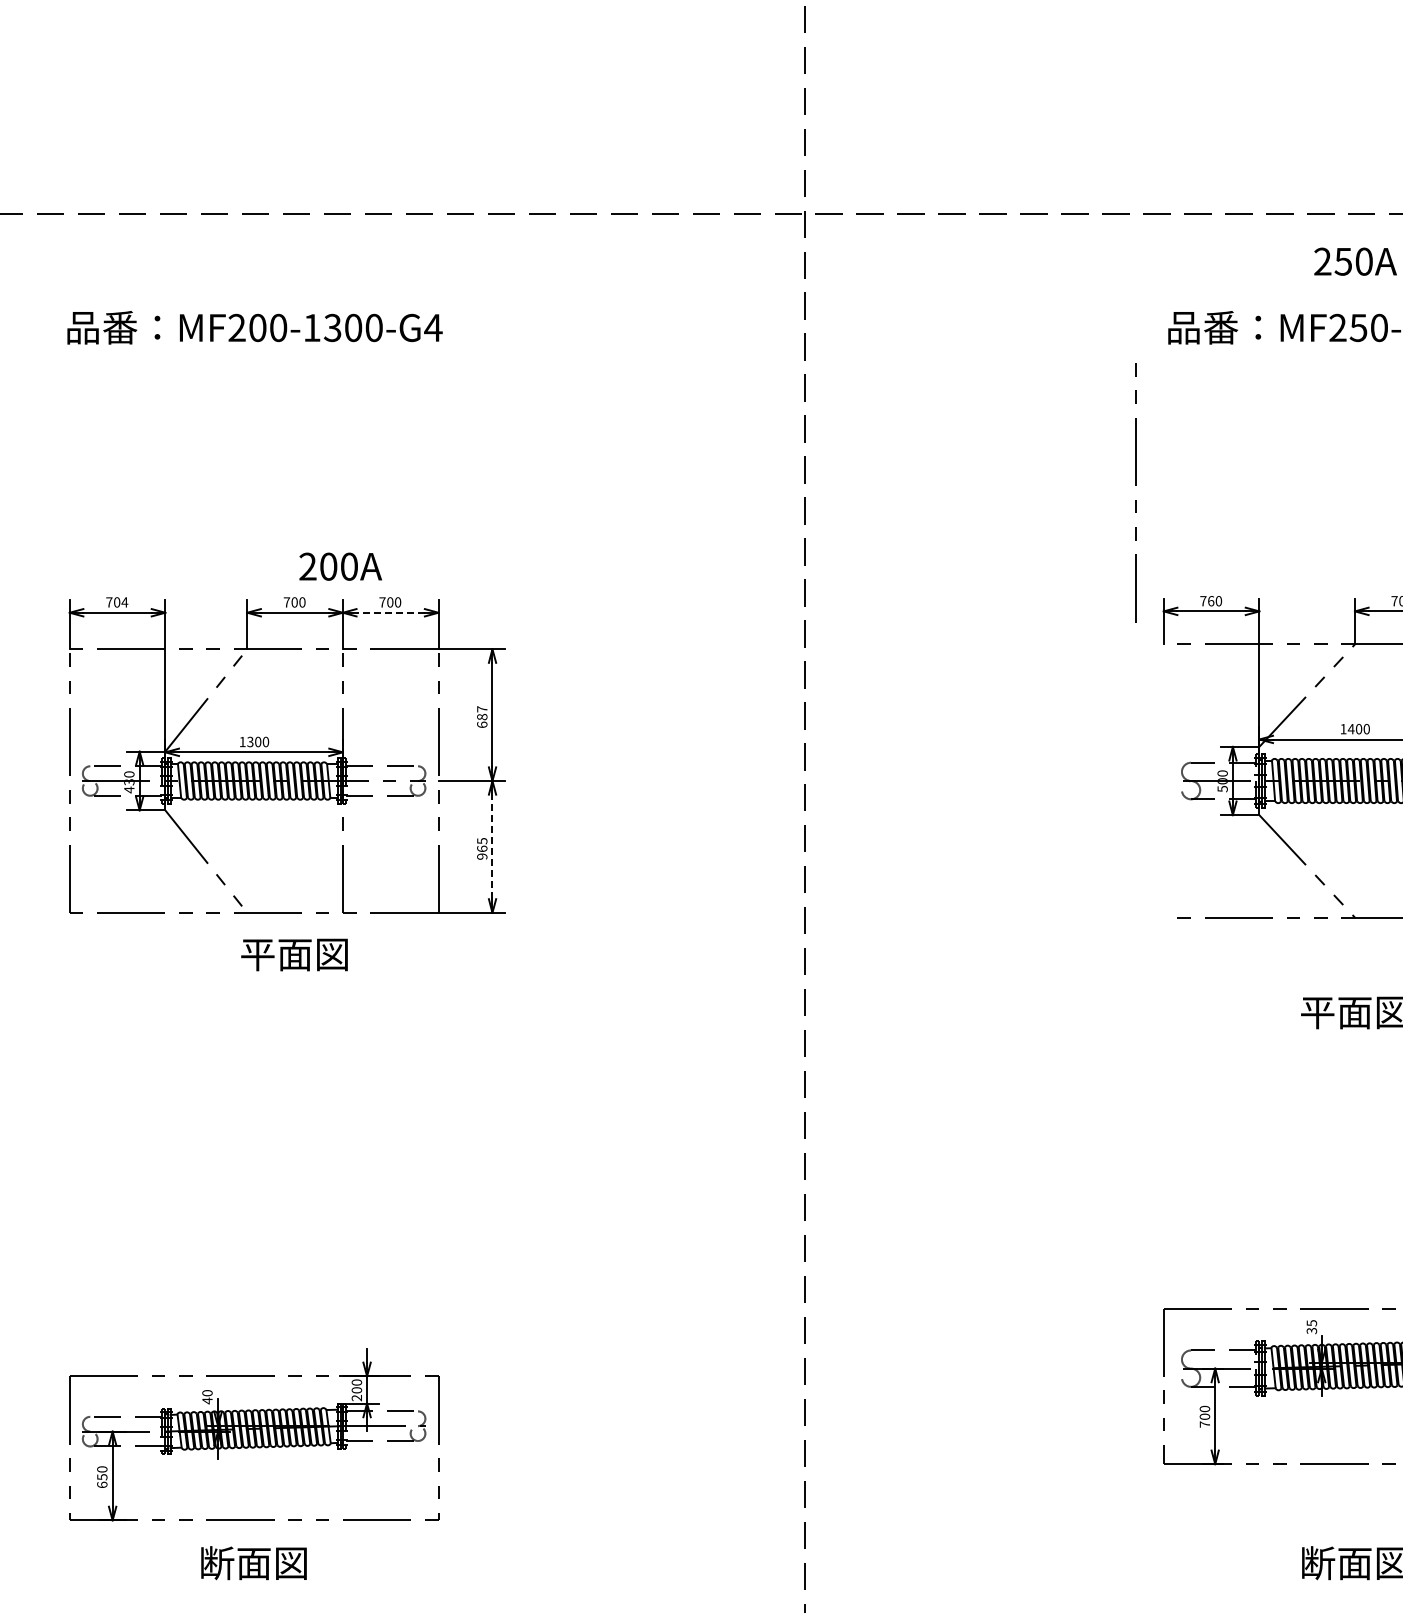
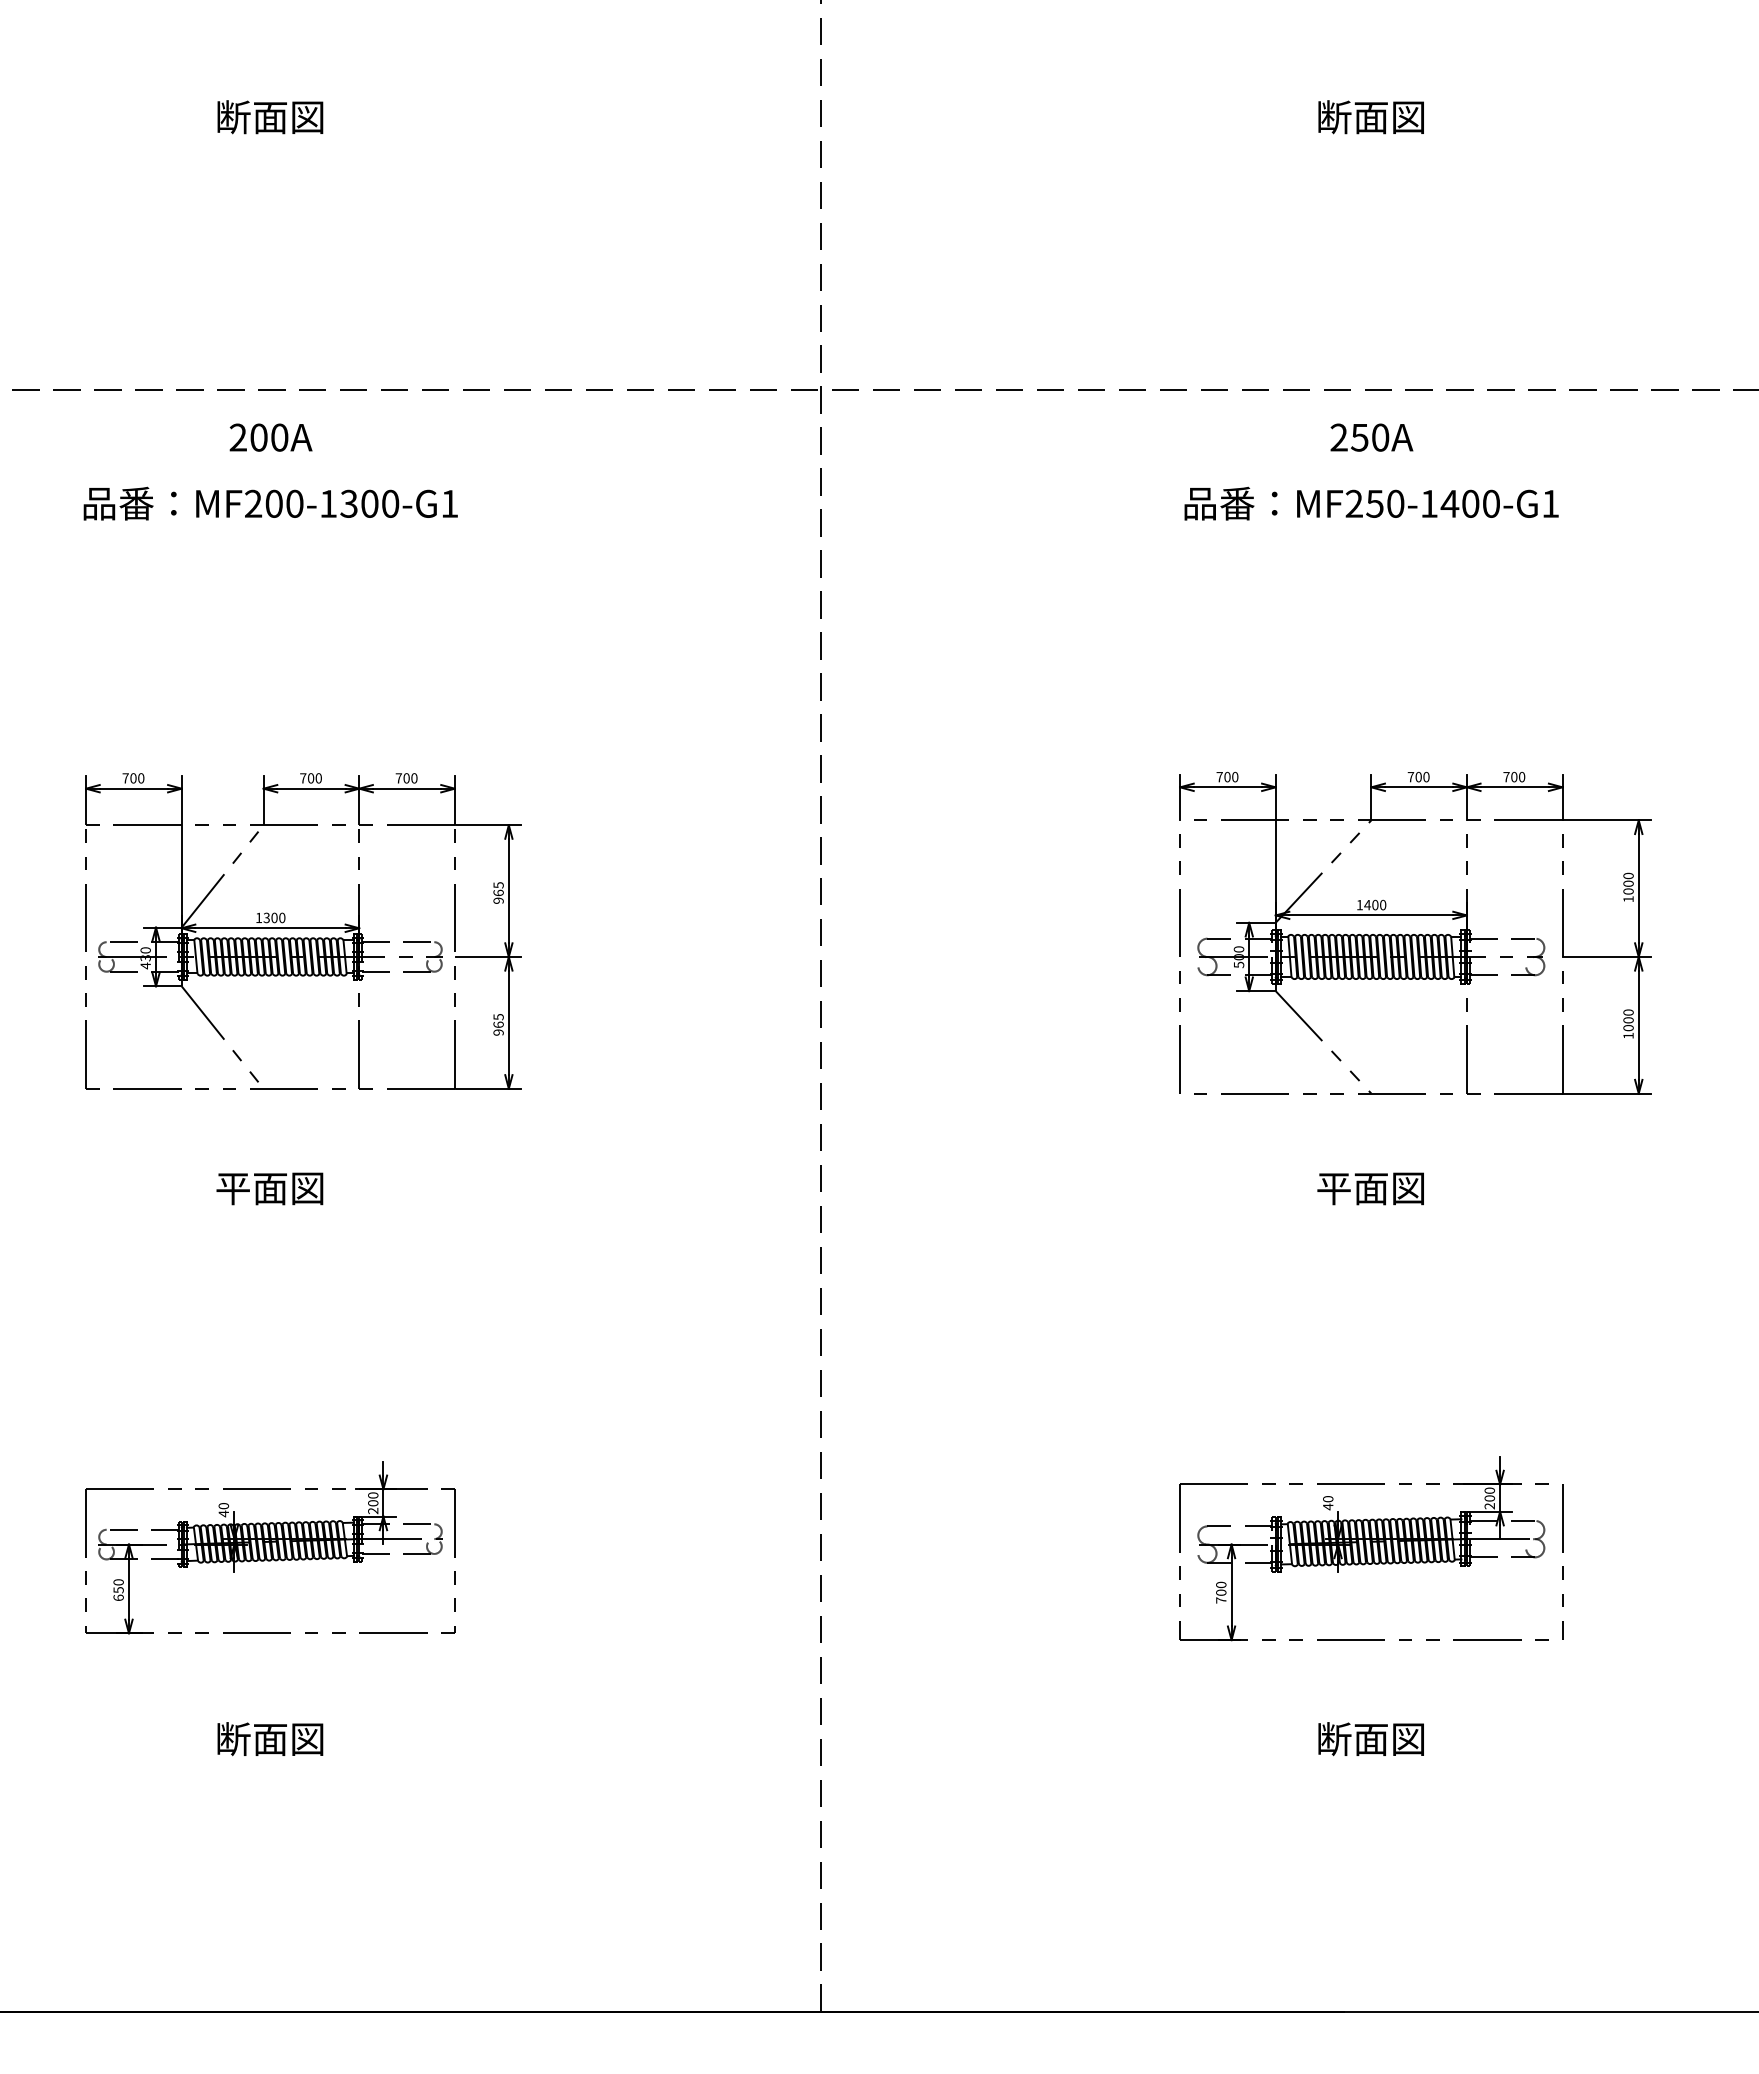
text: (433, 327) -> (449, 503), MF200-1300-G4 -> MF200-1300-G1
line: (1135, 485) -> (1179, 956), moved
text: (340, 566) -> (270, 437), moved
text: (1211, 601) -> (1227, 777), 760 -> 700
text: (124, 602) -> (140, 778), 704 -> 700
line: (390, 612) -> (406, 788), dashed -> solid
text: (482, 716) -> (498, 892), 687 -> 965
line: (492, 846) -> (508, 1022), dashed -> solid
text: (294, 954) -> (269, 1188), moved
text: (1312, 1327) -> (1328, 1503), 35 -> 40
part: (254, 1434) -> (270, 1547), moved

